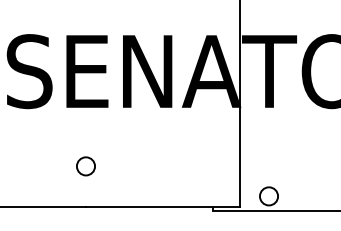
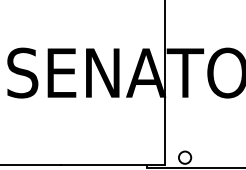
circle: (85, 166) -> (60, 137), removed

